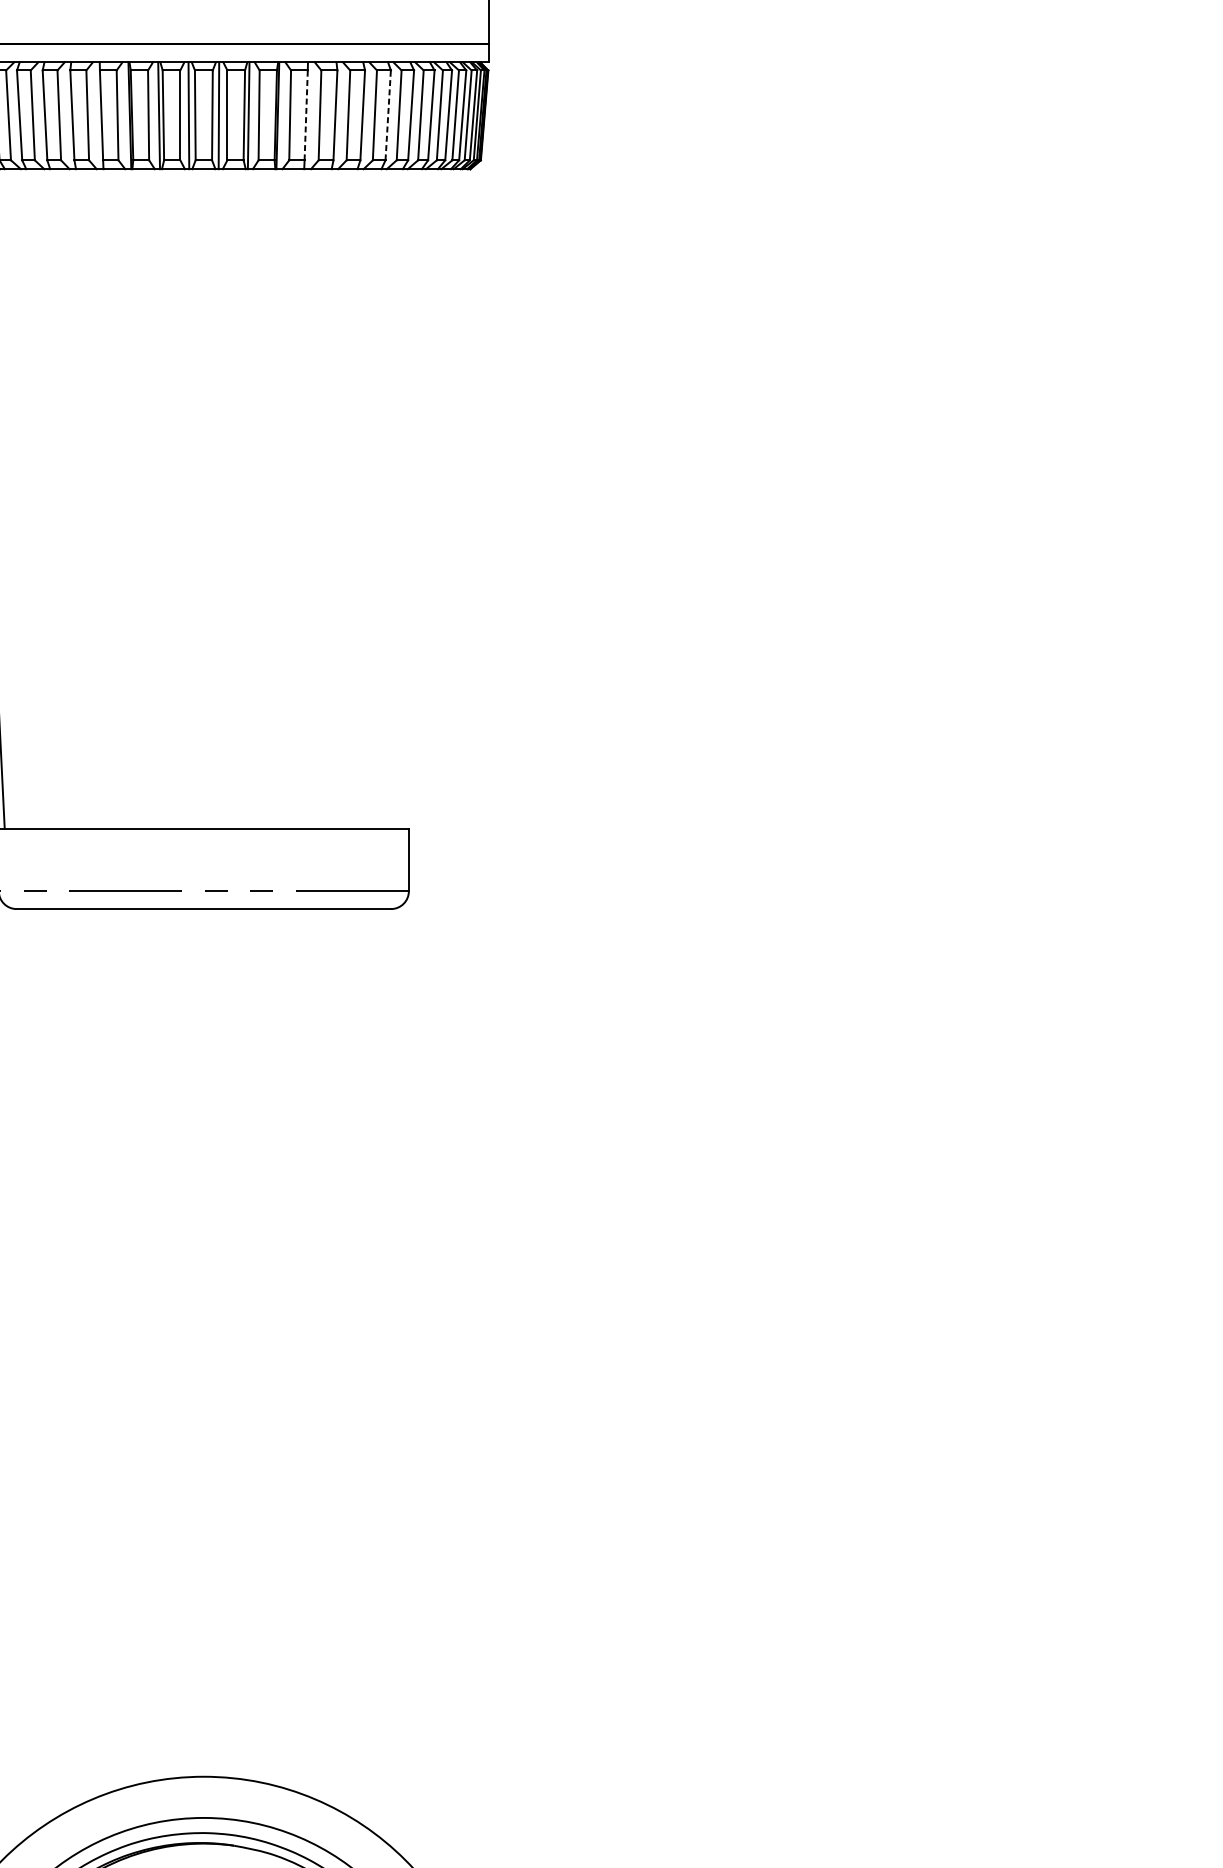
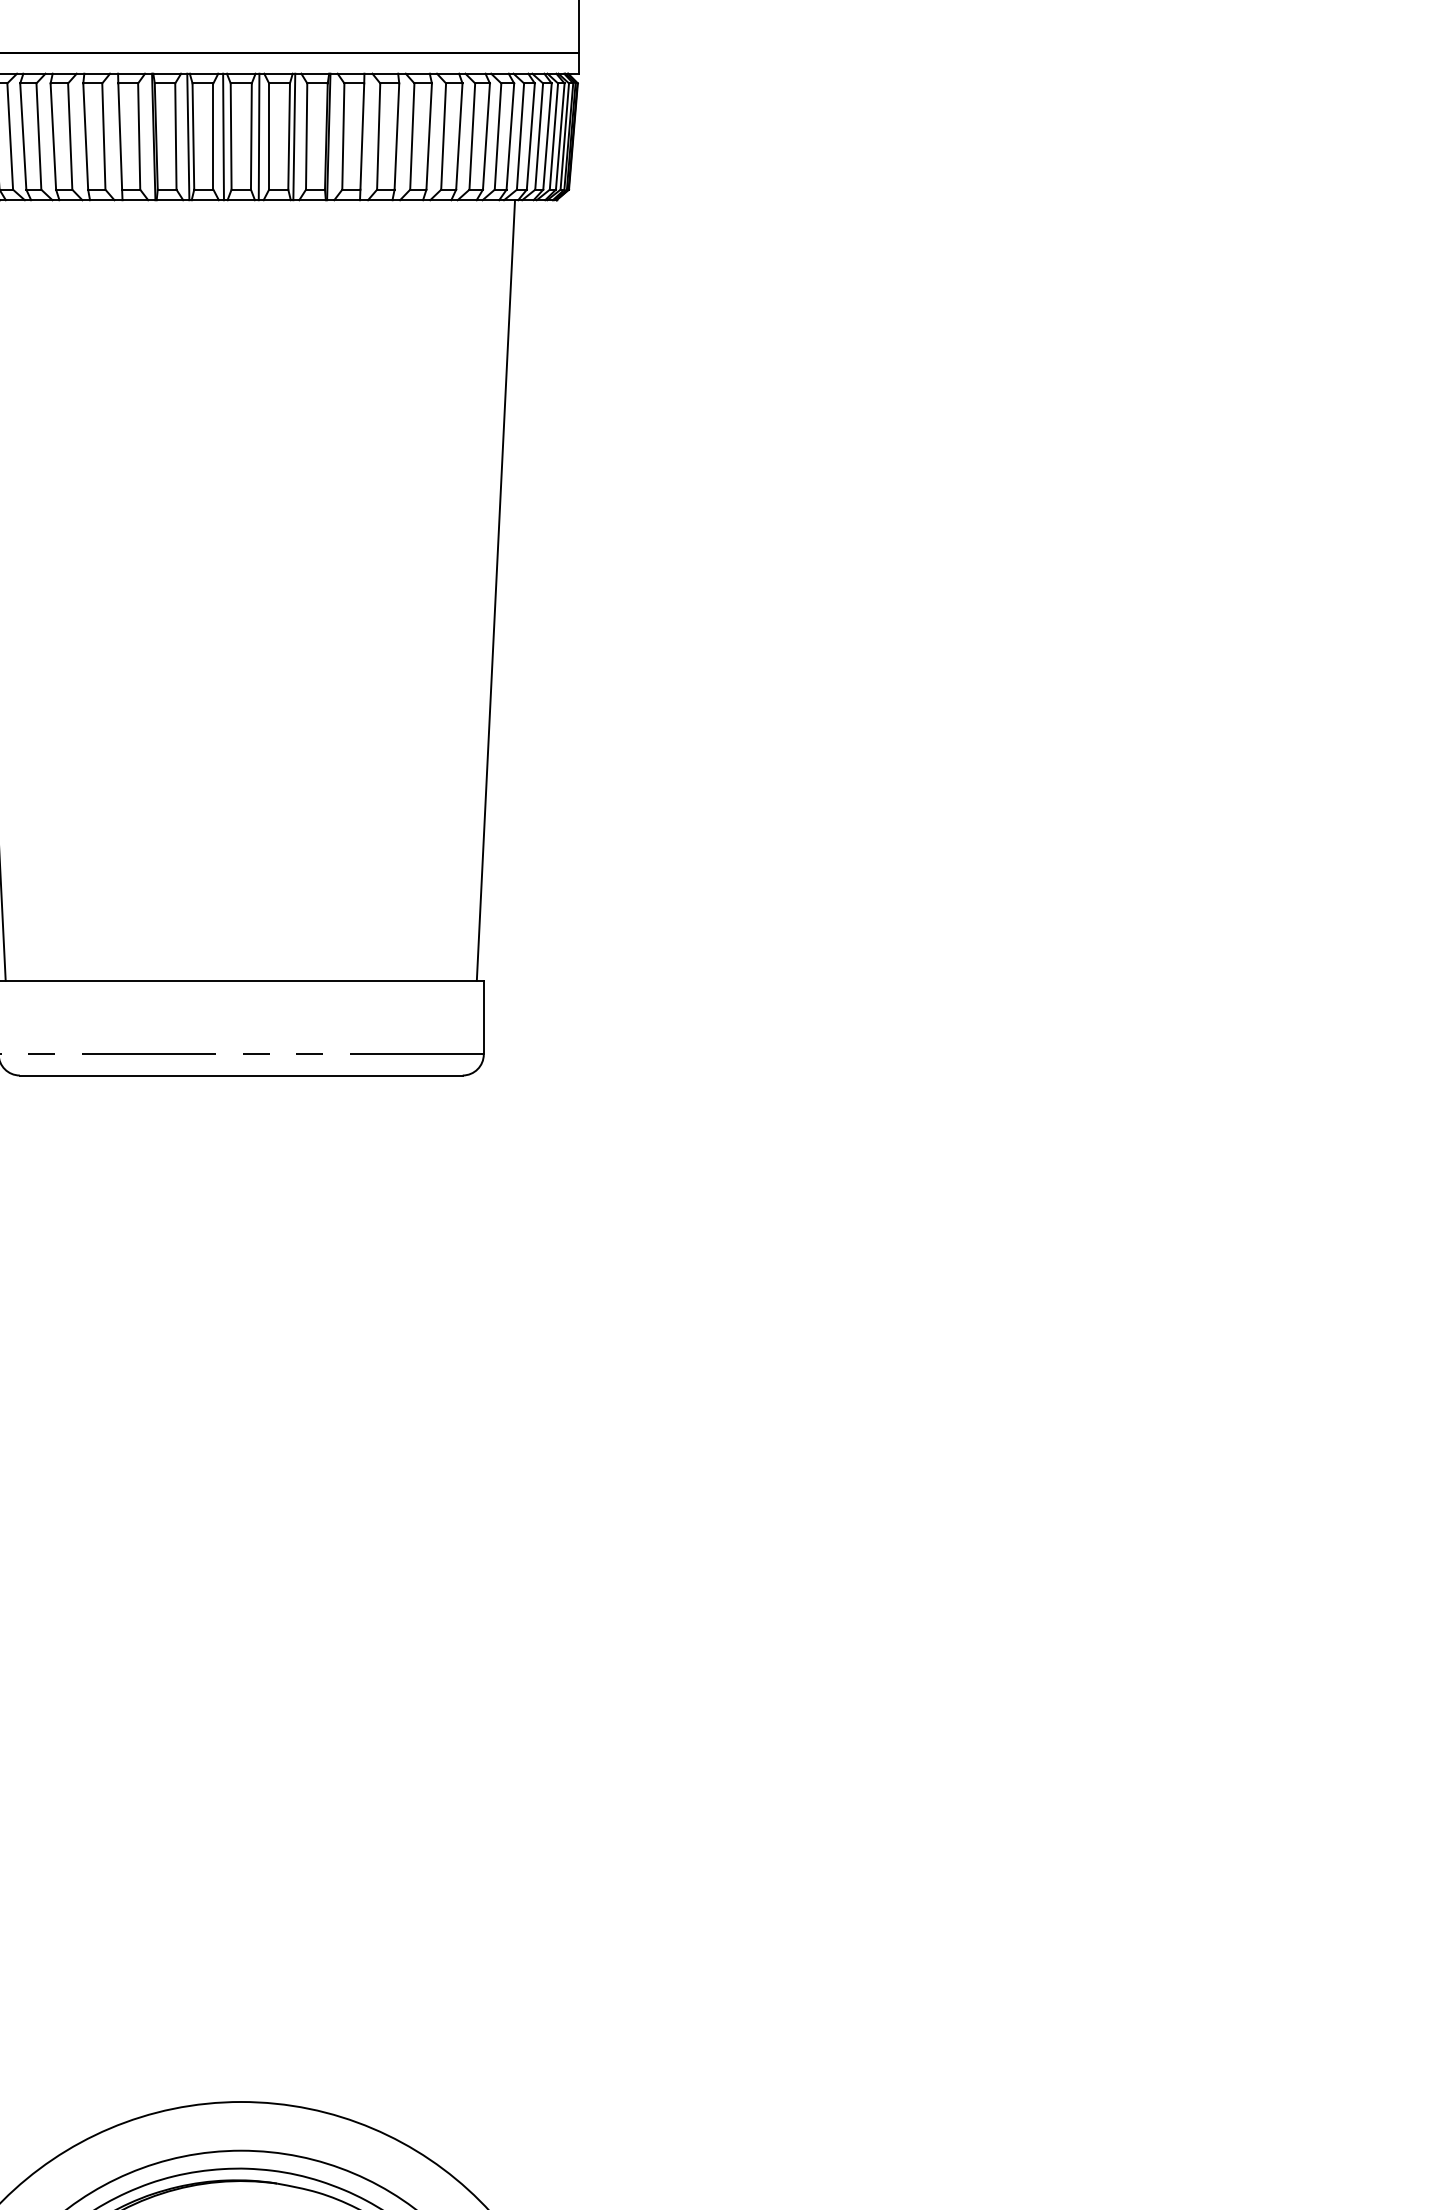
line: (306, 115) -> (362, 136), dashed -> solid
line: (388, 115) -> (459, 136), dashed -> solid
line: (418, 499) -> (495, 590), added

